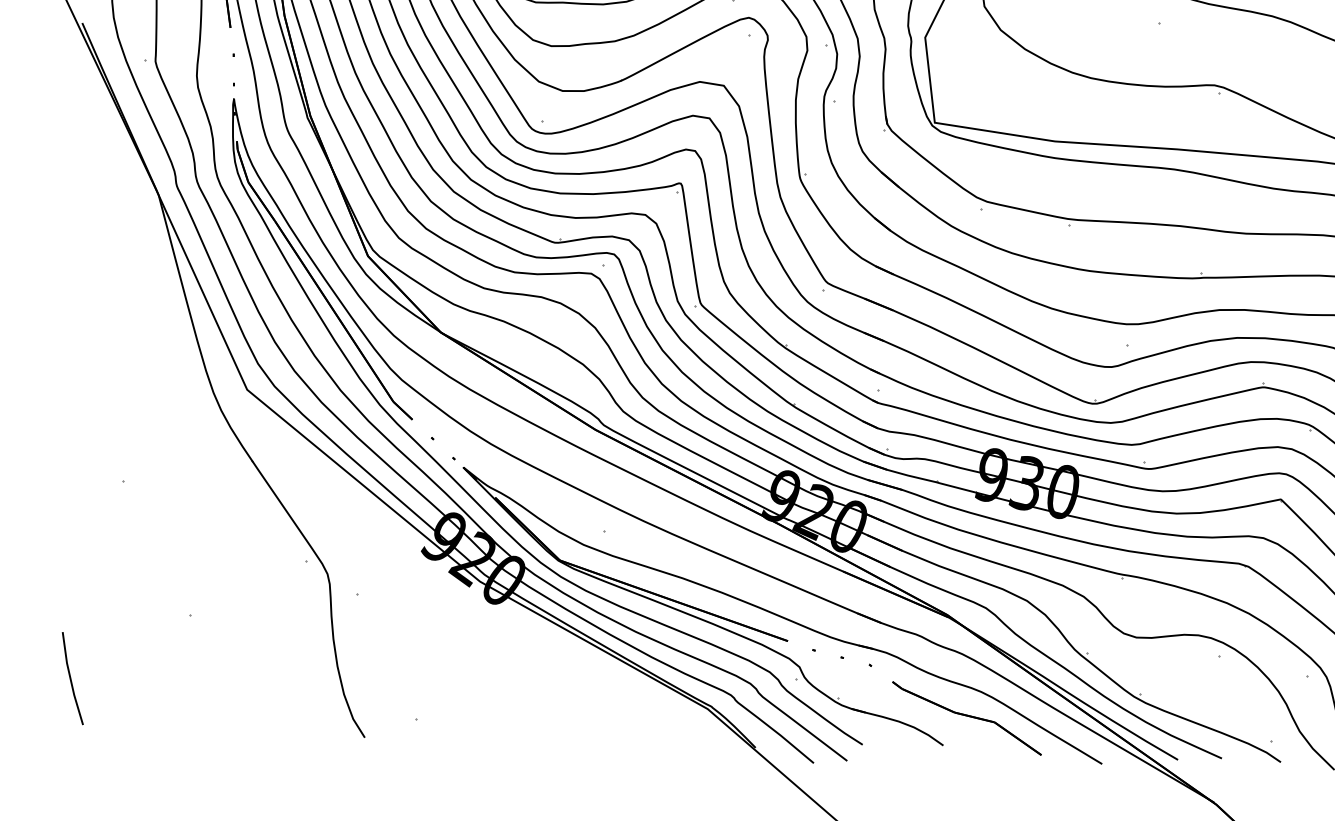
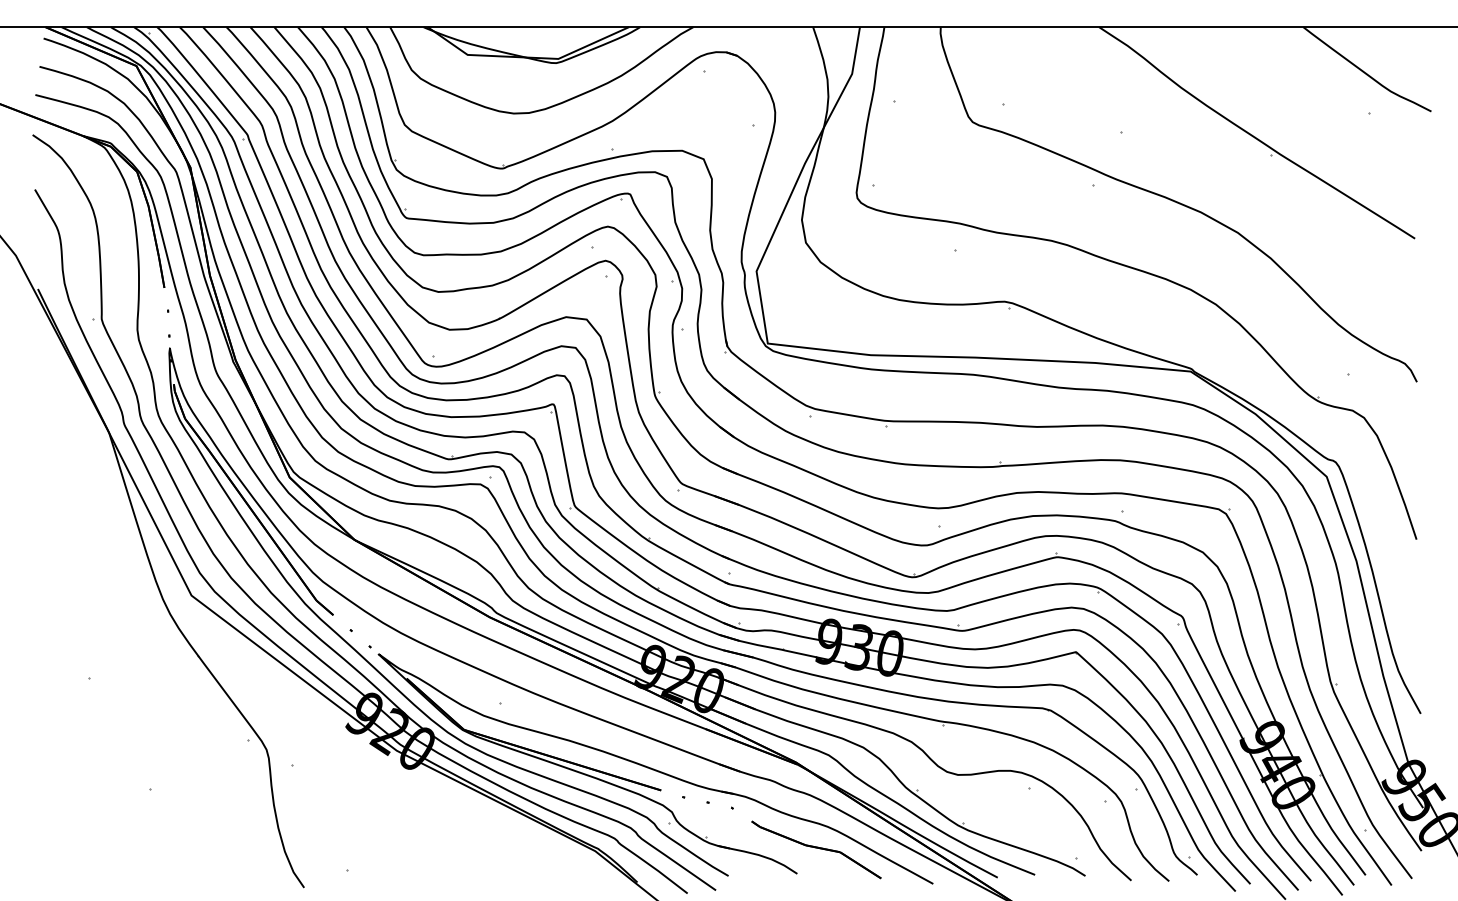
line: (71, 678) -> (52, 847), removed

